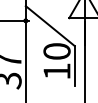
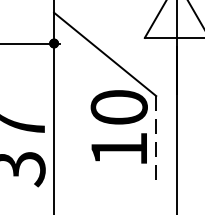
line: (74, 66) -> (155, 138), solid -> dashed

